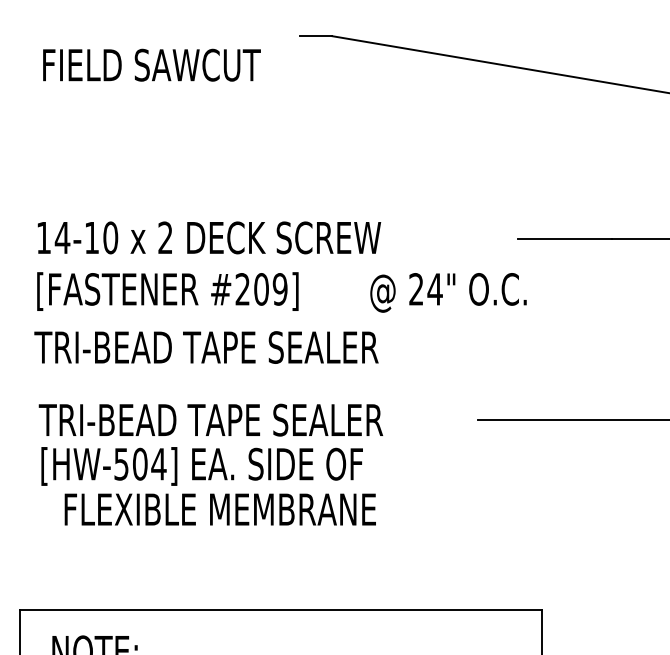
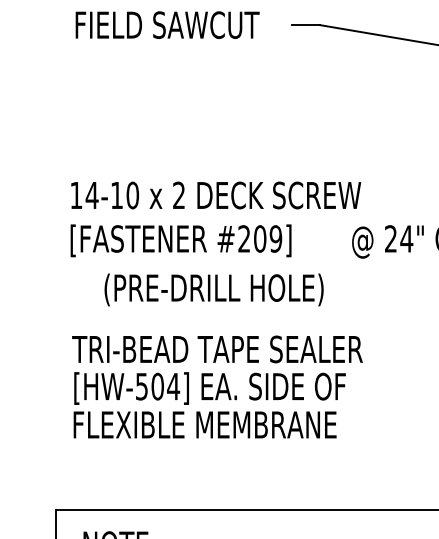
text: (151, 64) -> (167, 24), moved
text: (206, 349) -> (213, 289), TRI-BEAD TAPE SEALER -> (PRE-DRILL HOLE)
text: (219, 509) -> (204, 424), moved

